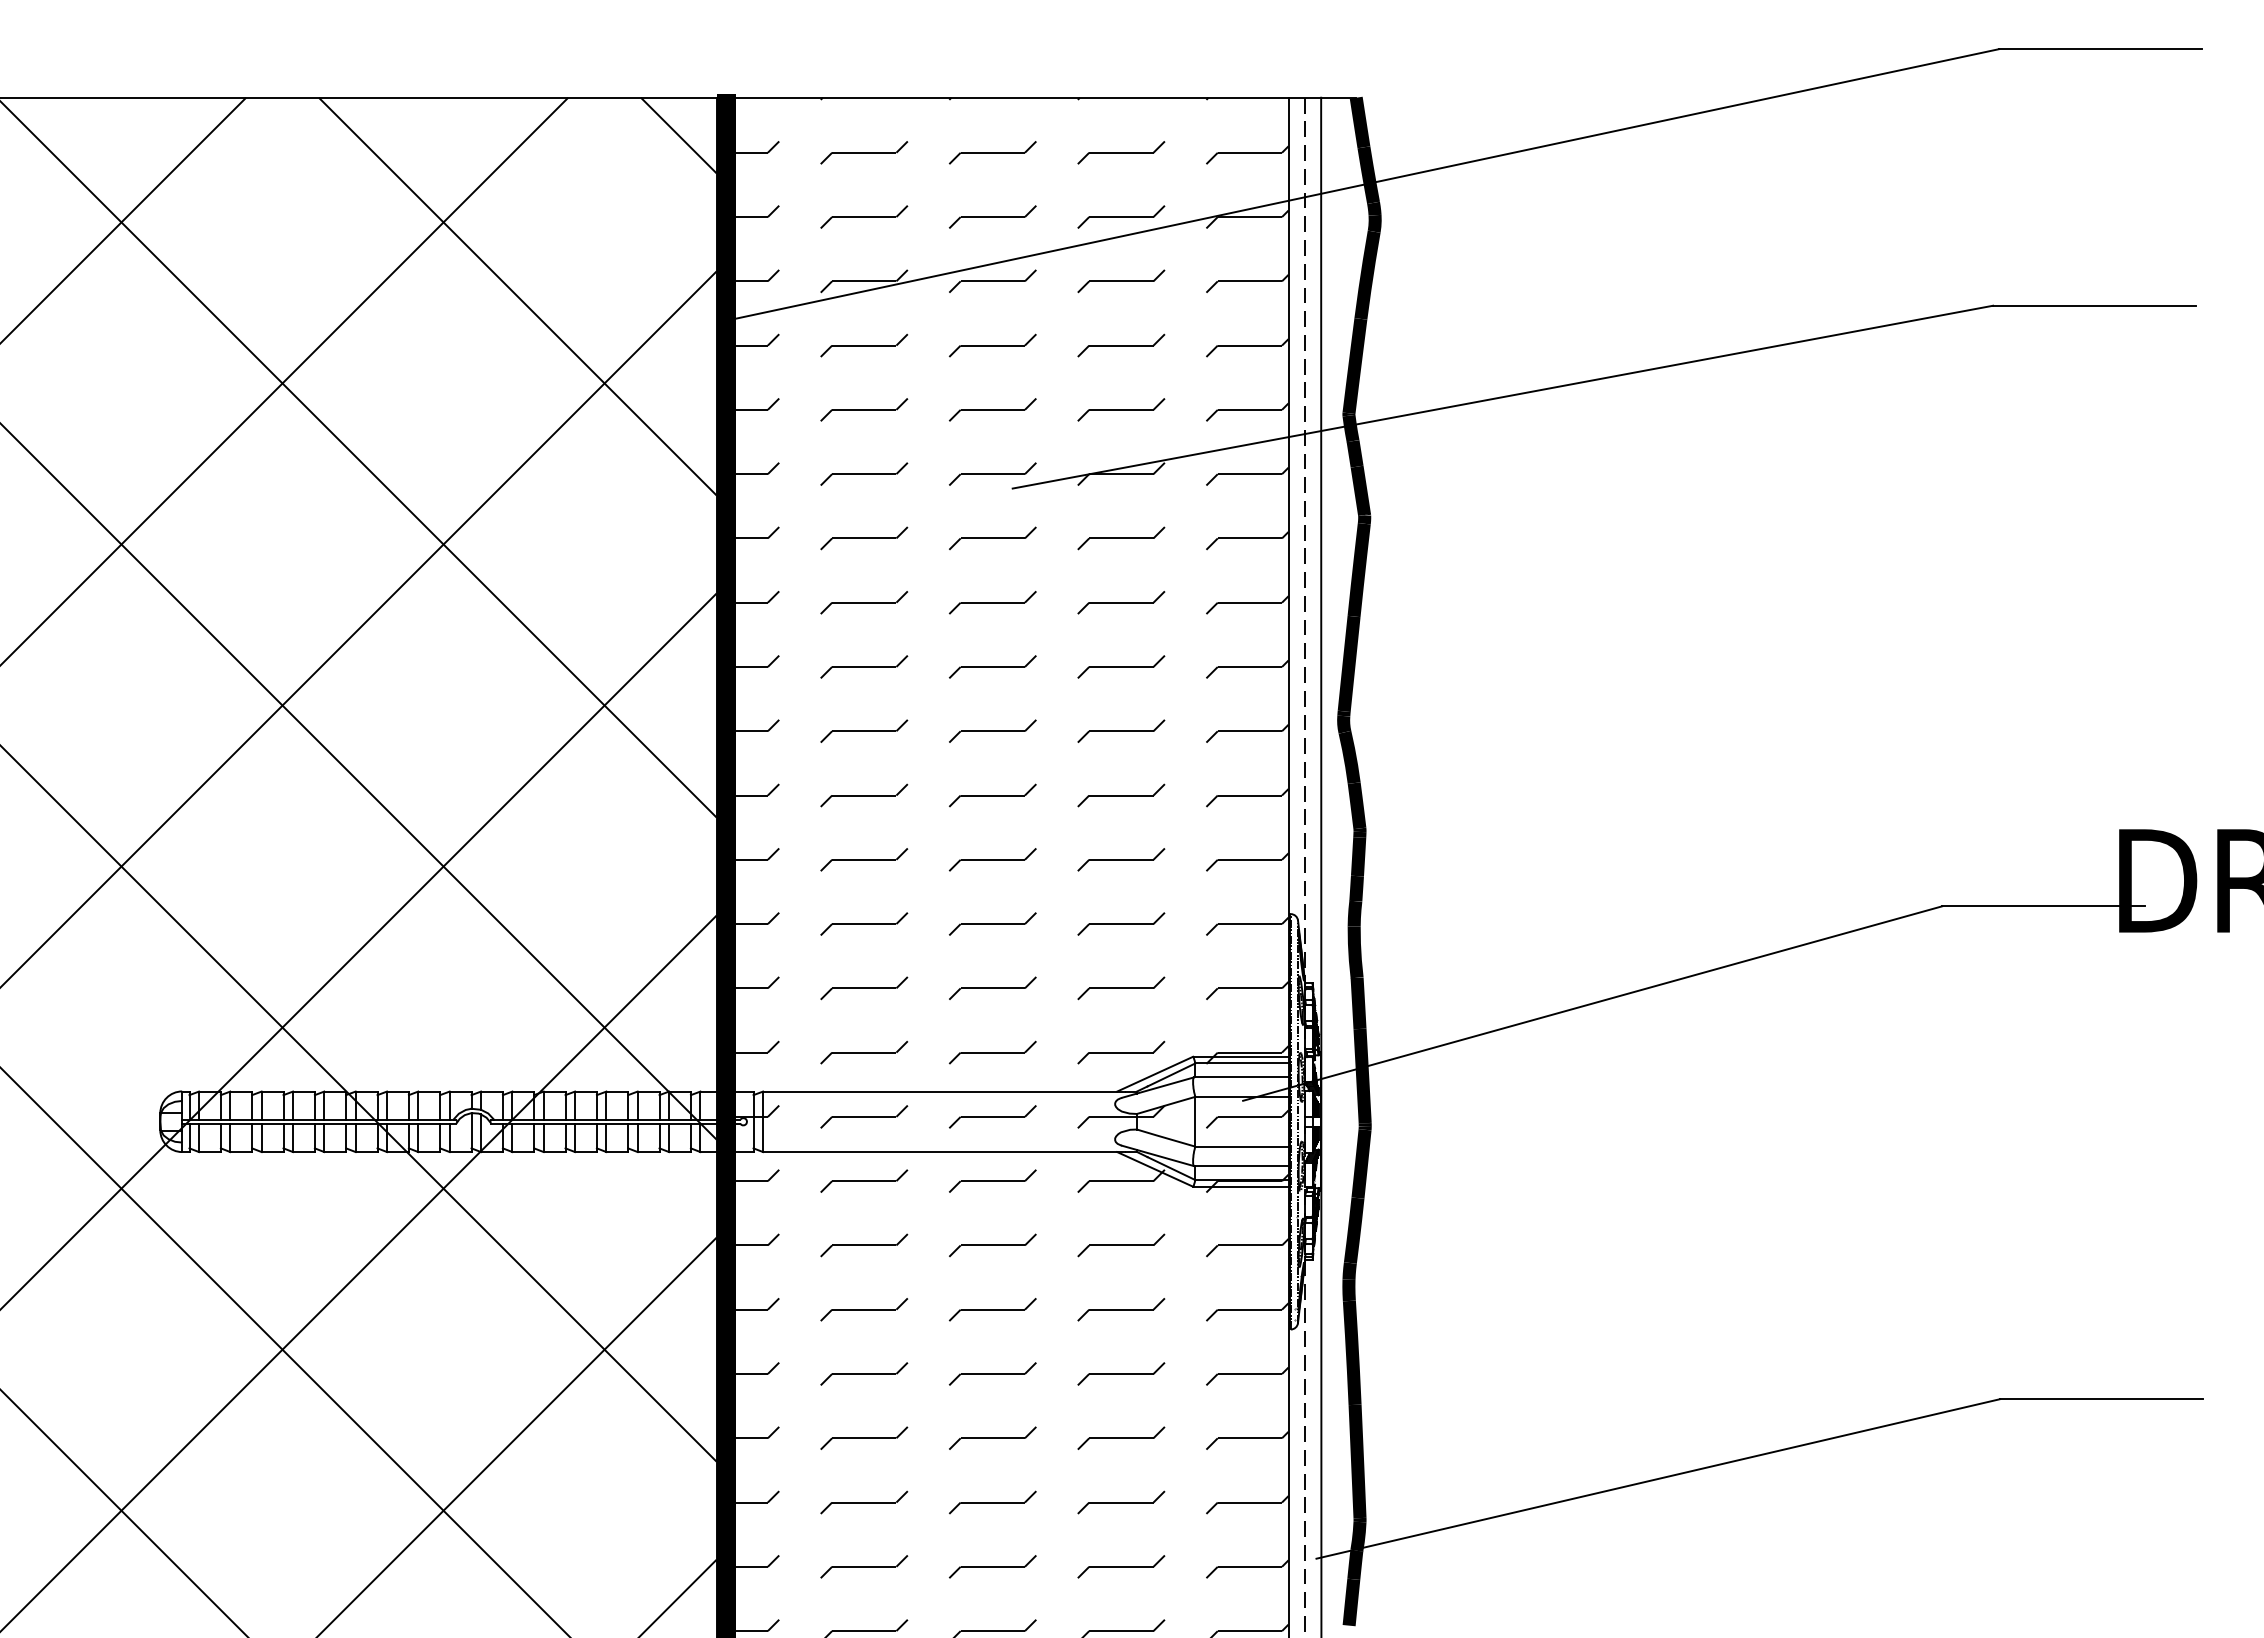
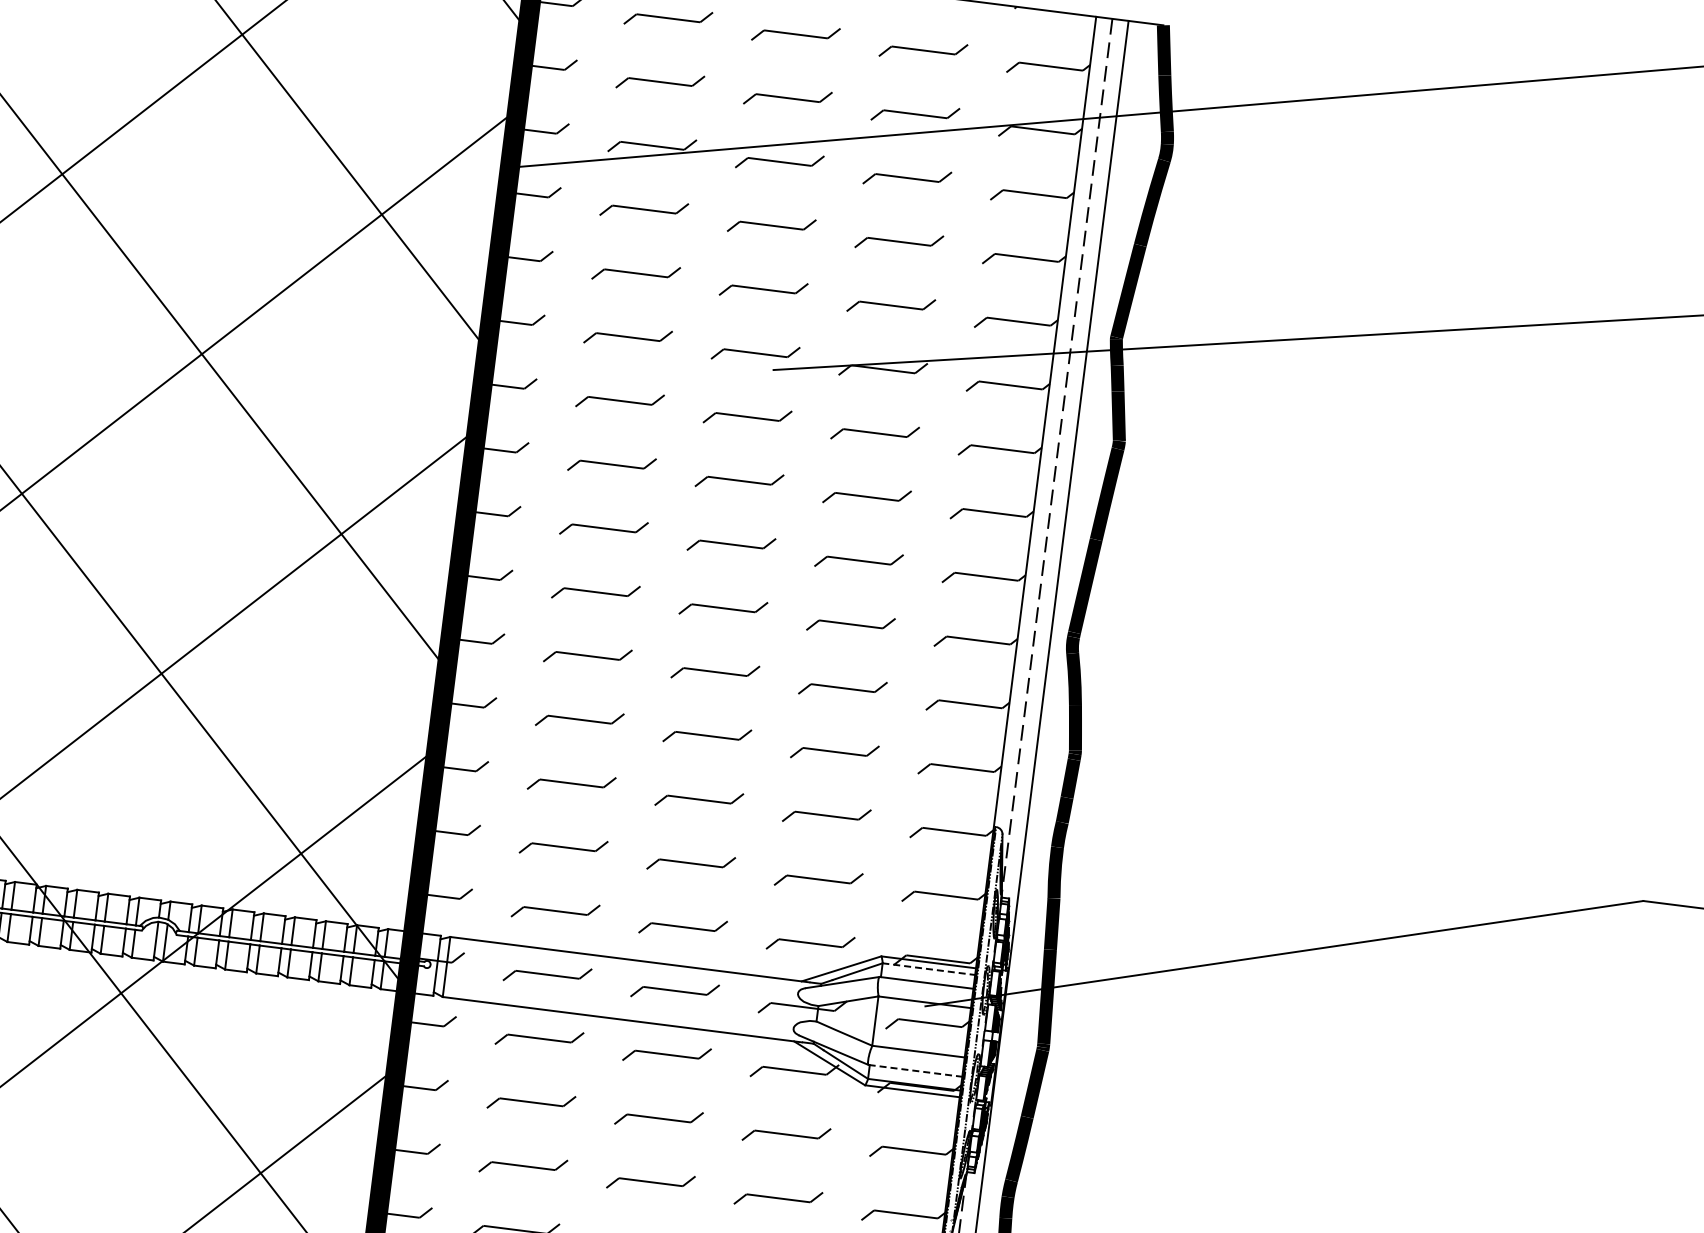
line: (1242, 1063) -> (929, 969), solid -> dashed
line: (1242, 1166) -> (916, 1071), solid -> dashed

